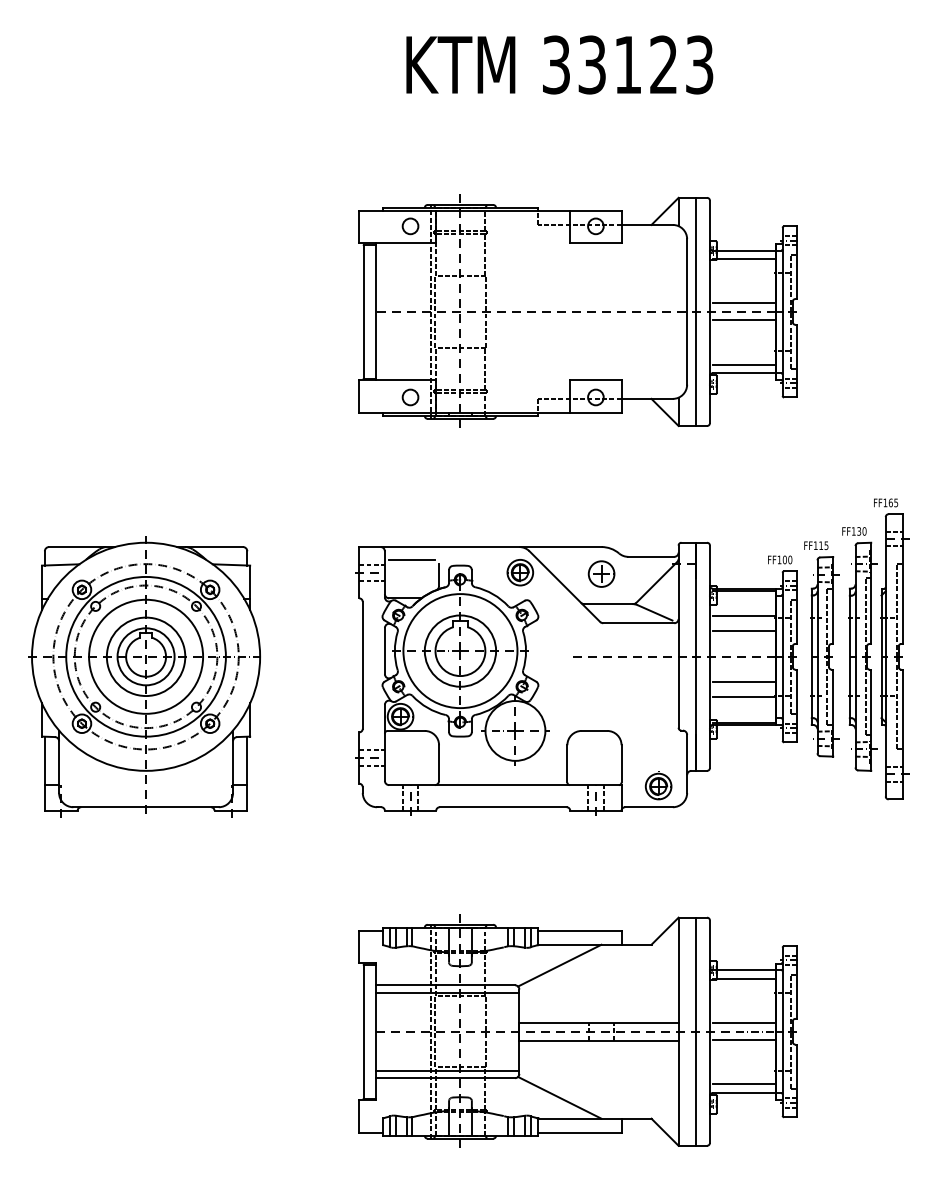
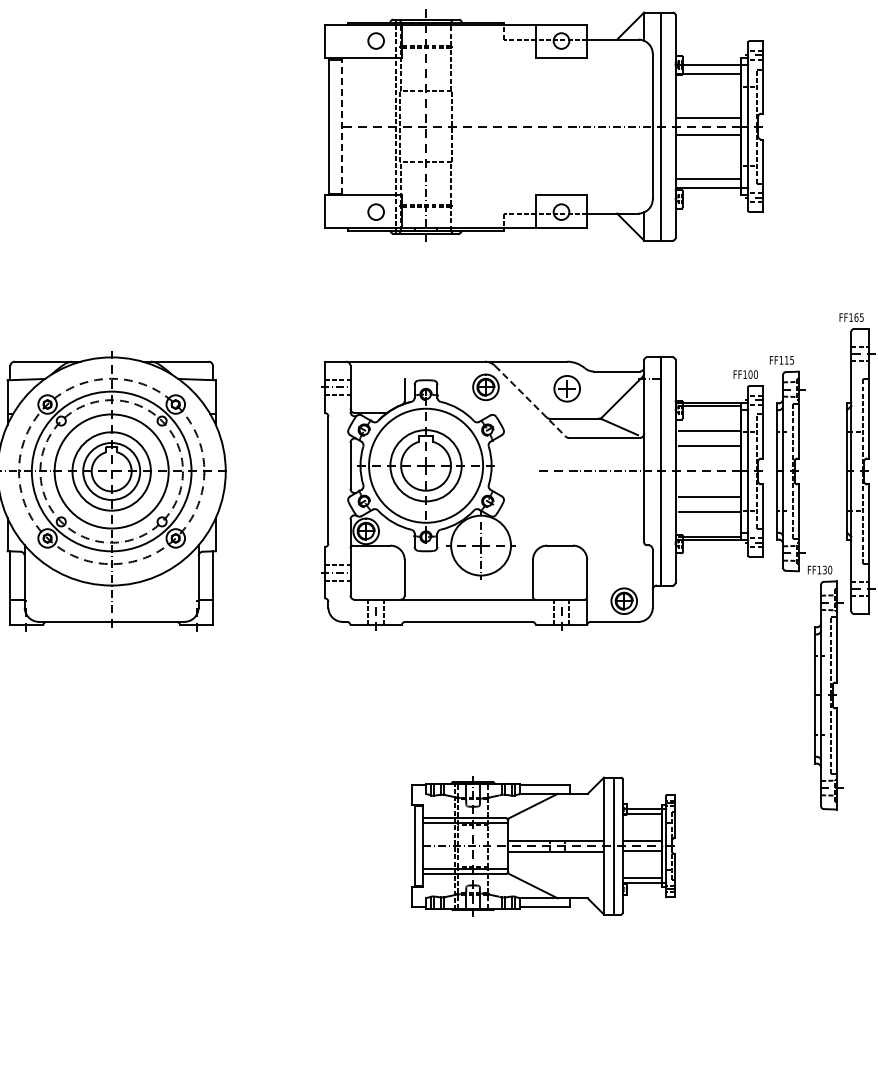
line: (376, 311) -> (342, 126), solid -> dashed
line: (411, 559) -> (377, 374), removed
line: (565, 586) -> (531, 401), solid -> dashed
part: (859, 649) -> (825, 688), moved
part: (577, 1030) -> (543, 845), size x0.6

